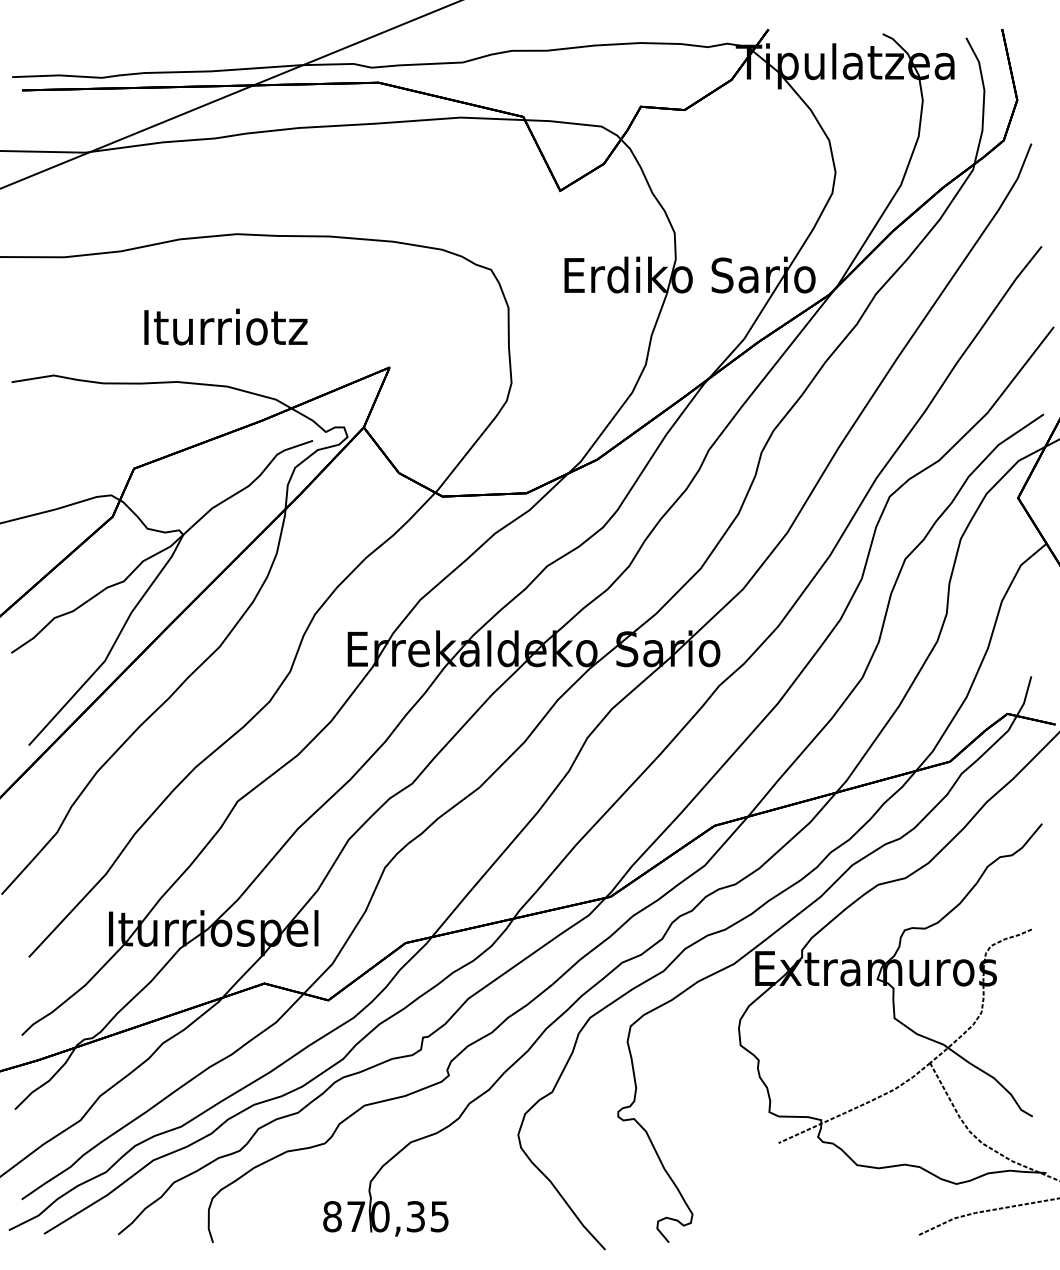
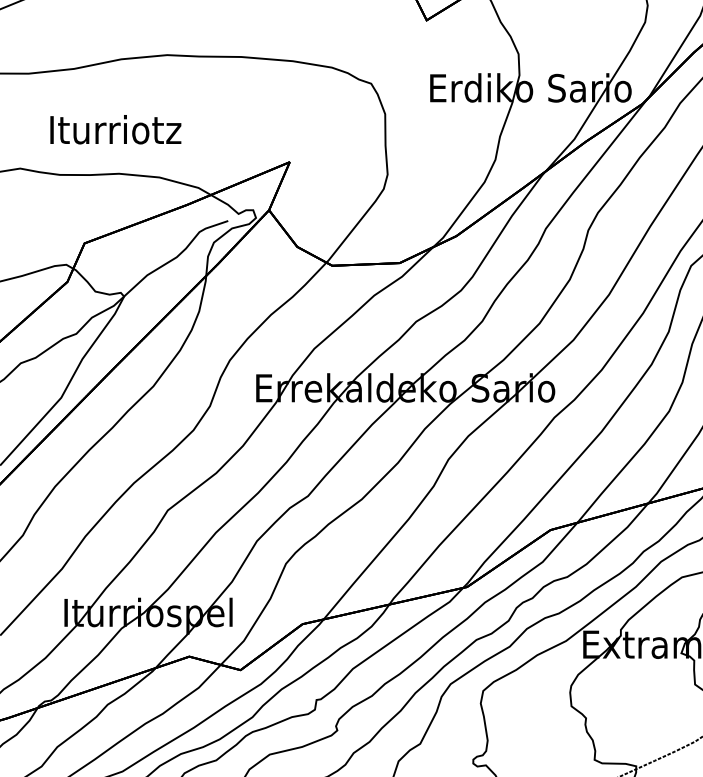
text: (225, 326) -> (115, 129), moved

